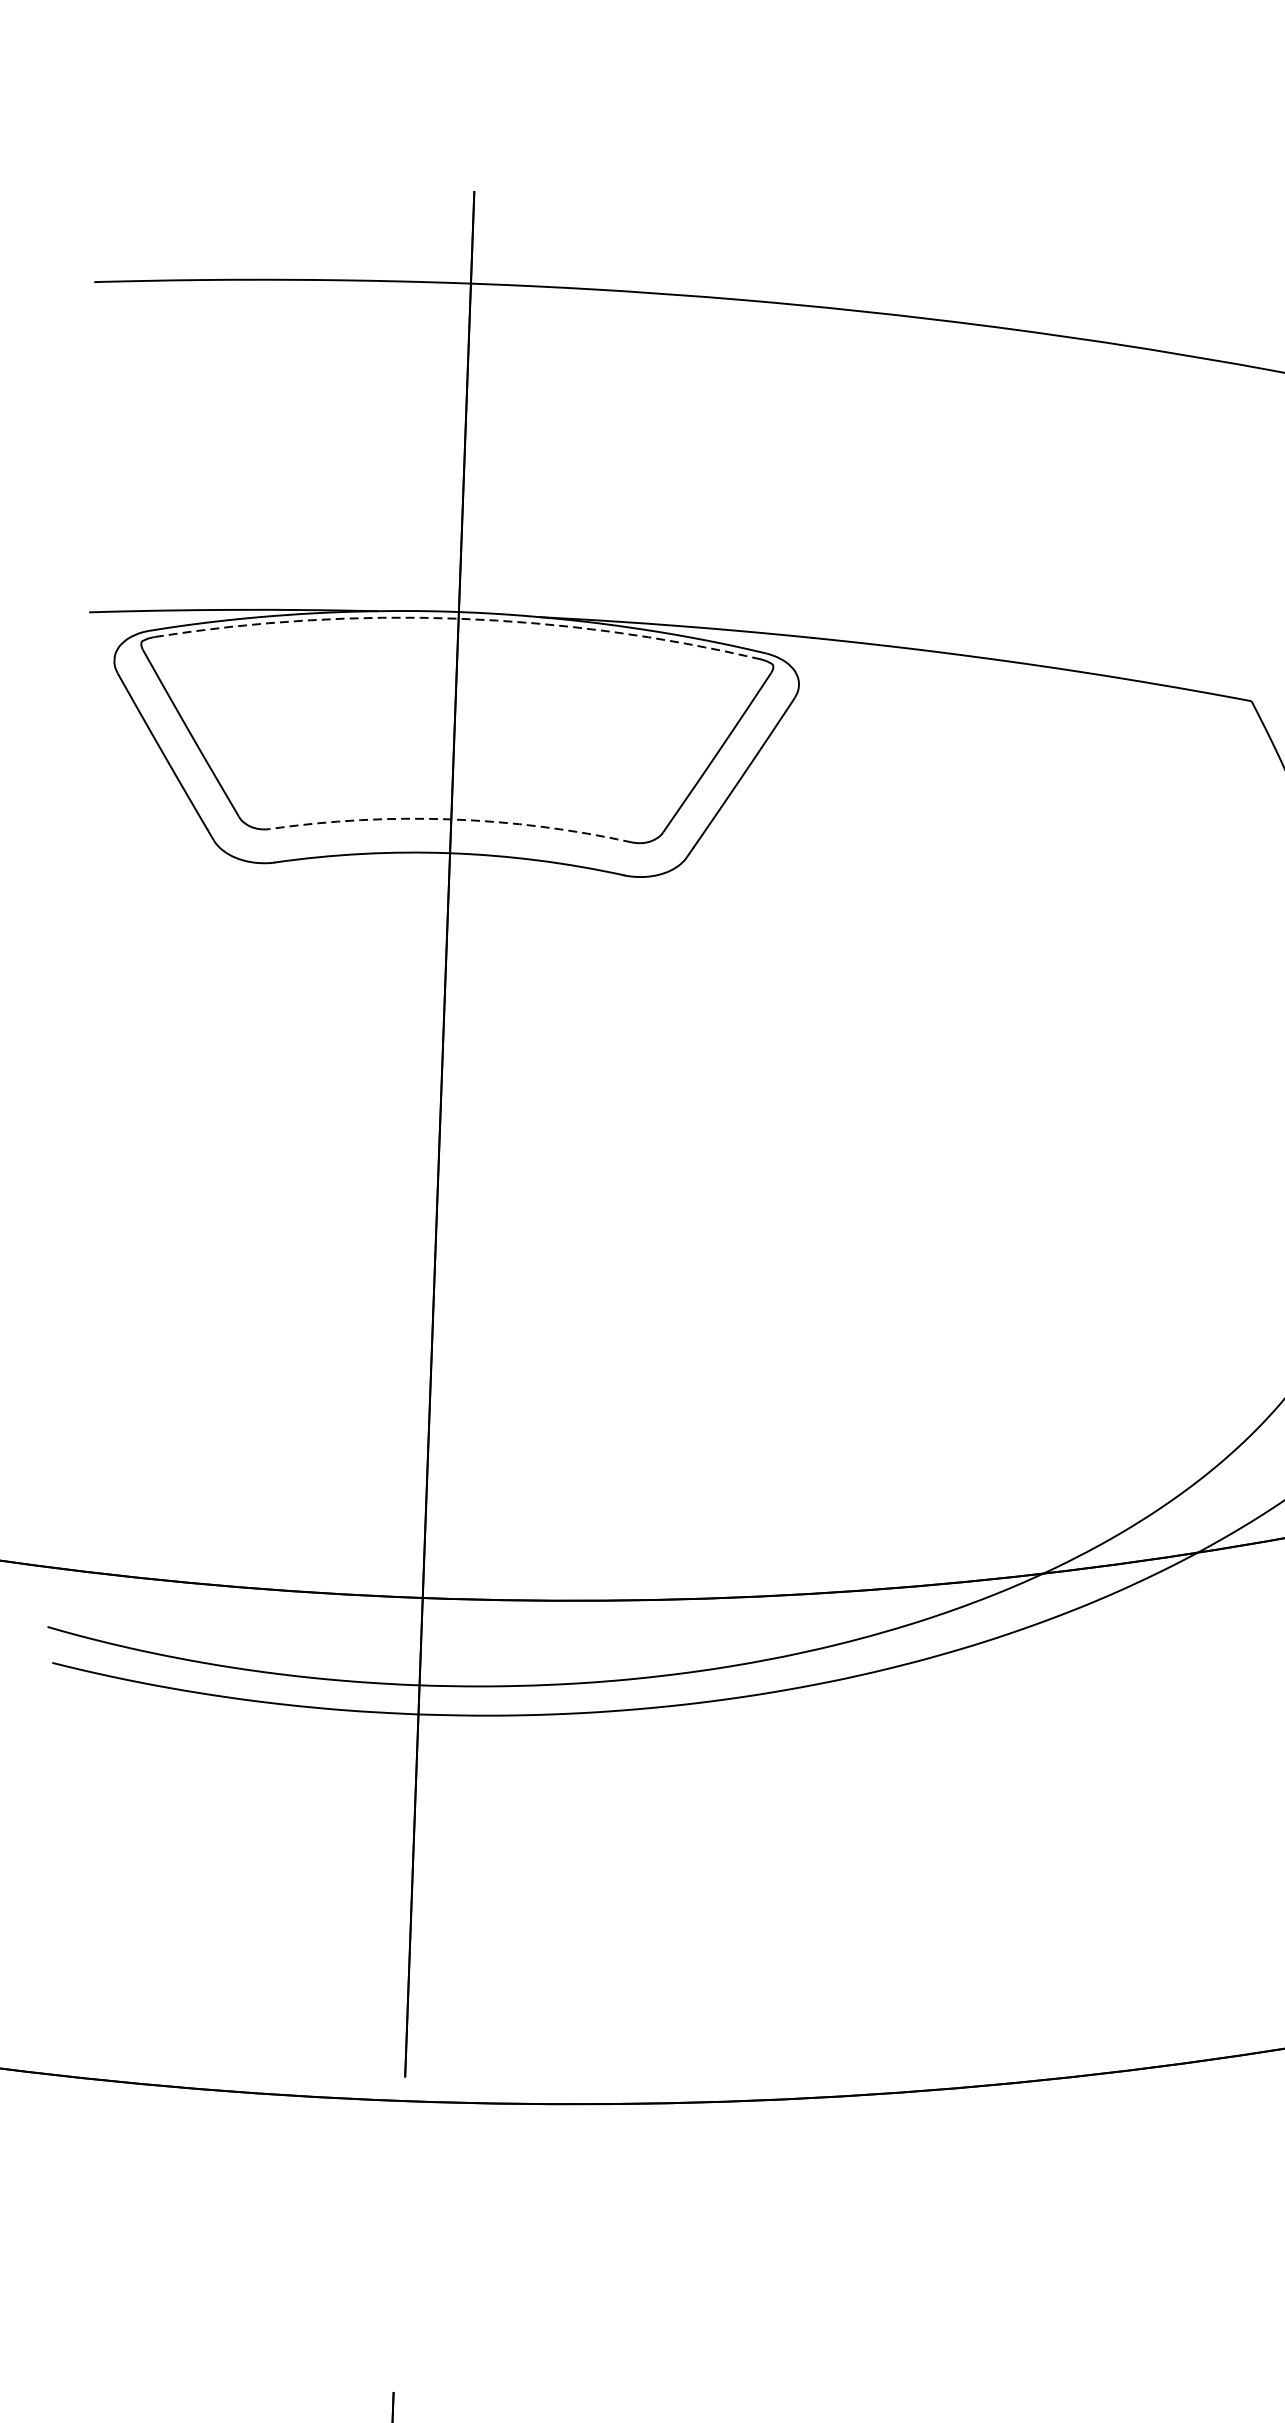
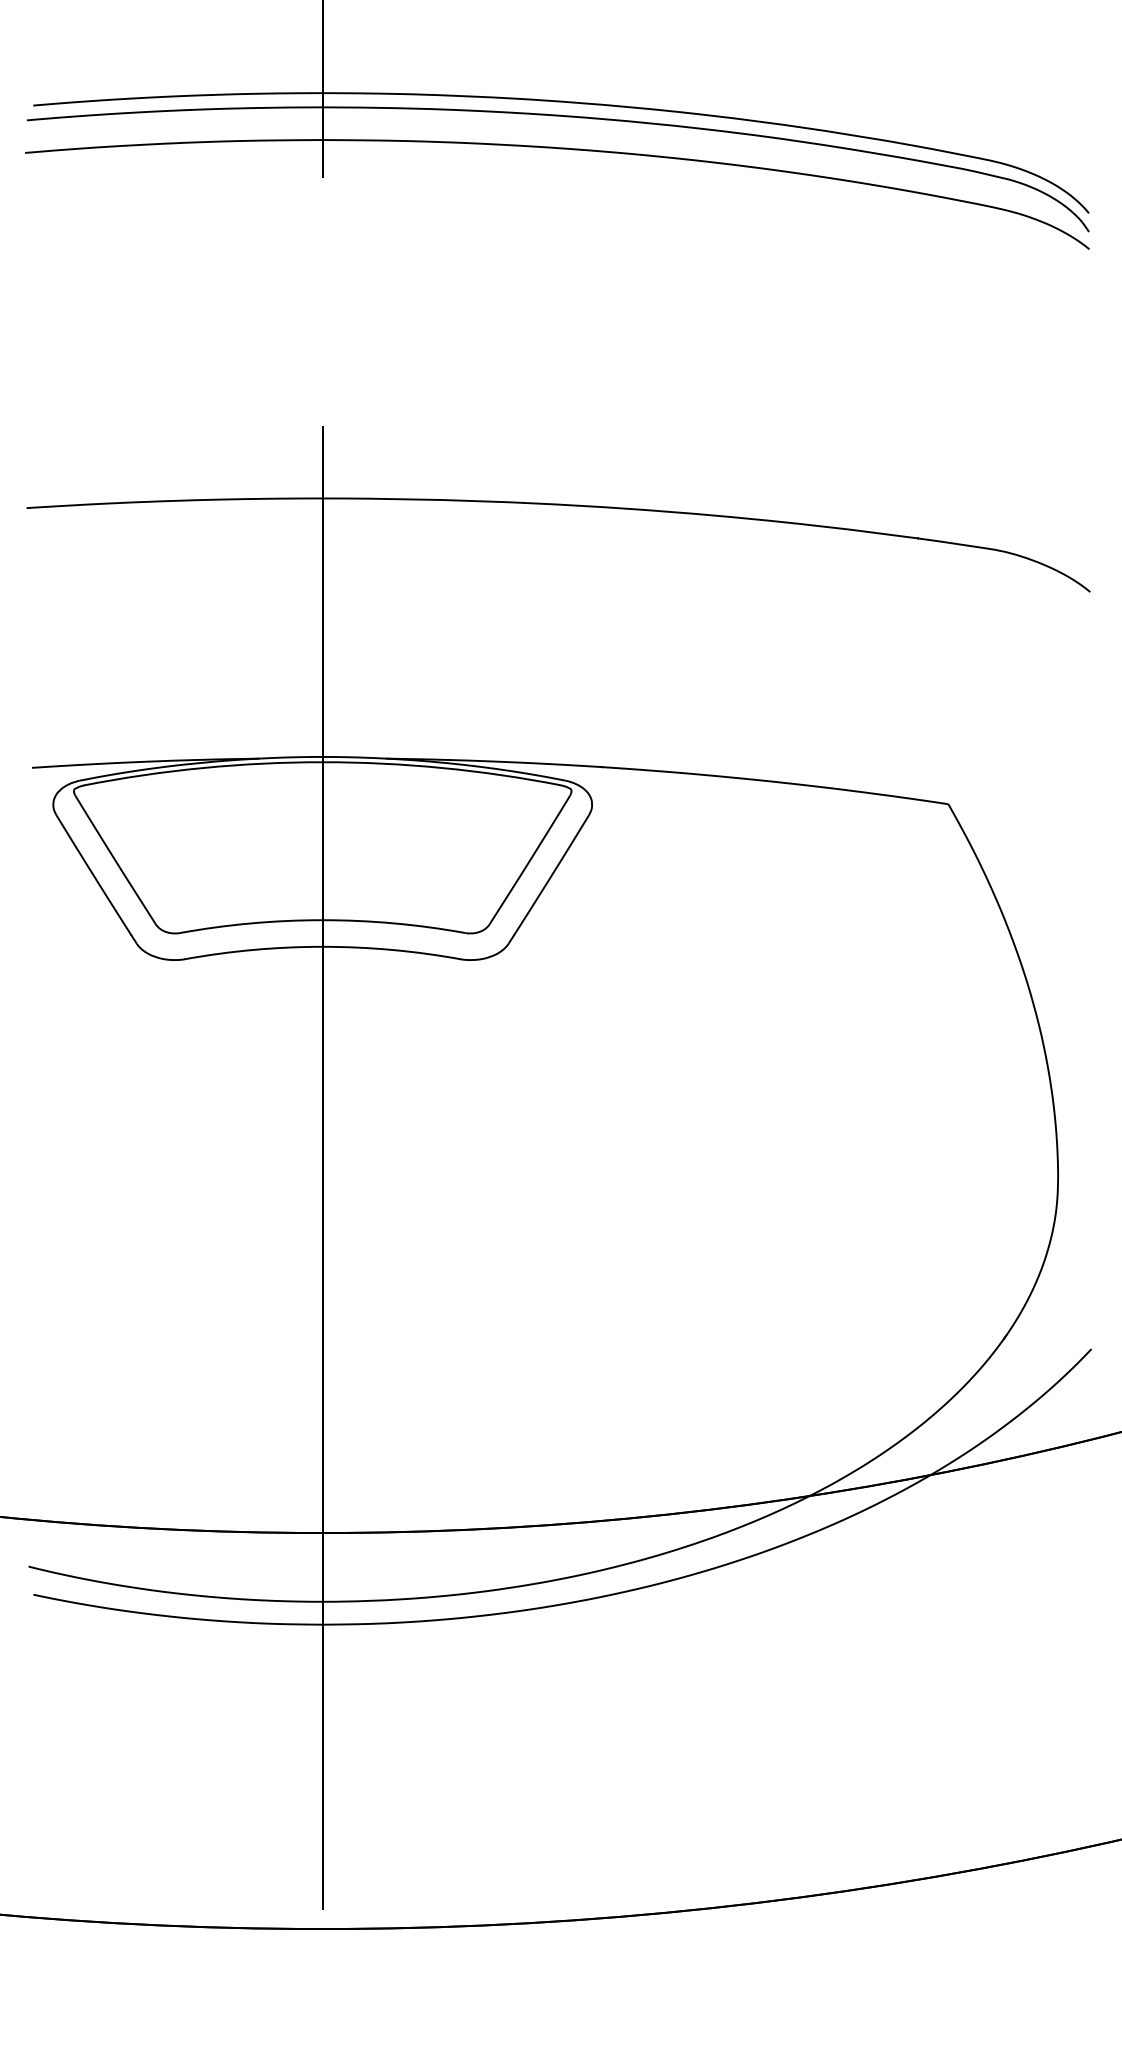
arc: (458, 619) -> (322, 762), dashed -> solid
arc: (451, 819) -> (322, 920), dashed -> solid

